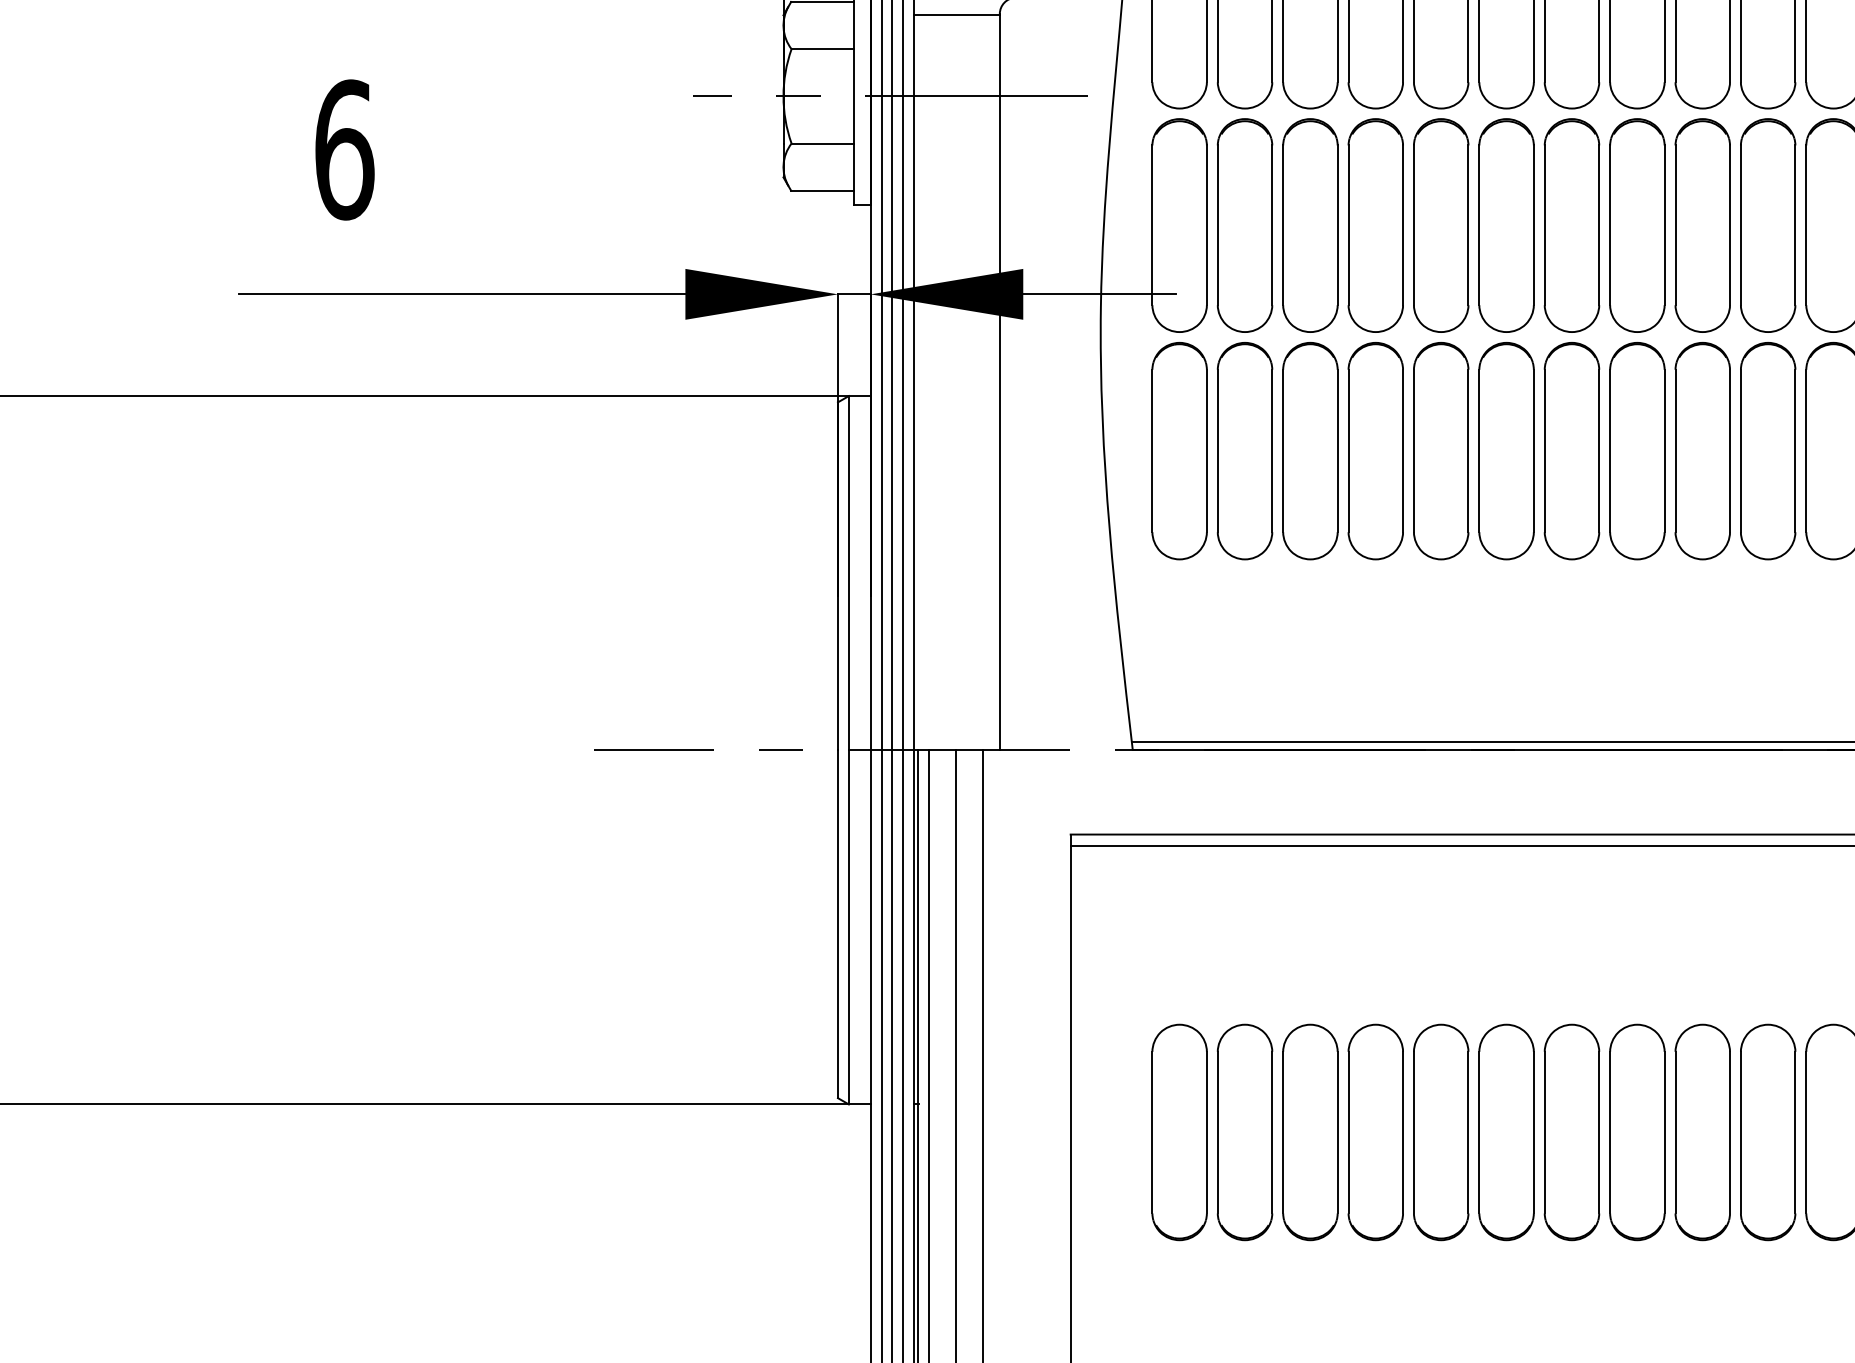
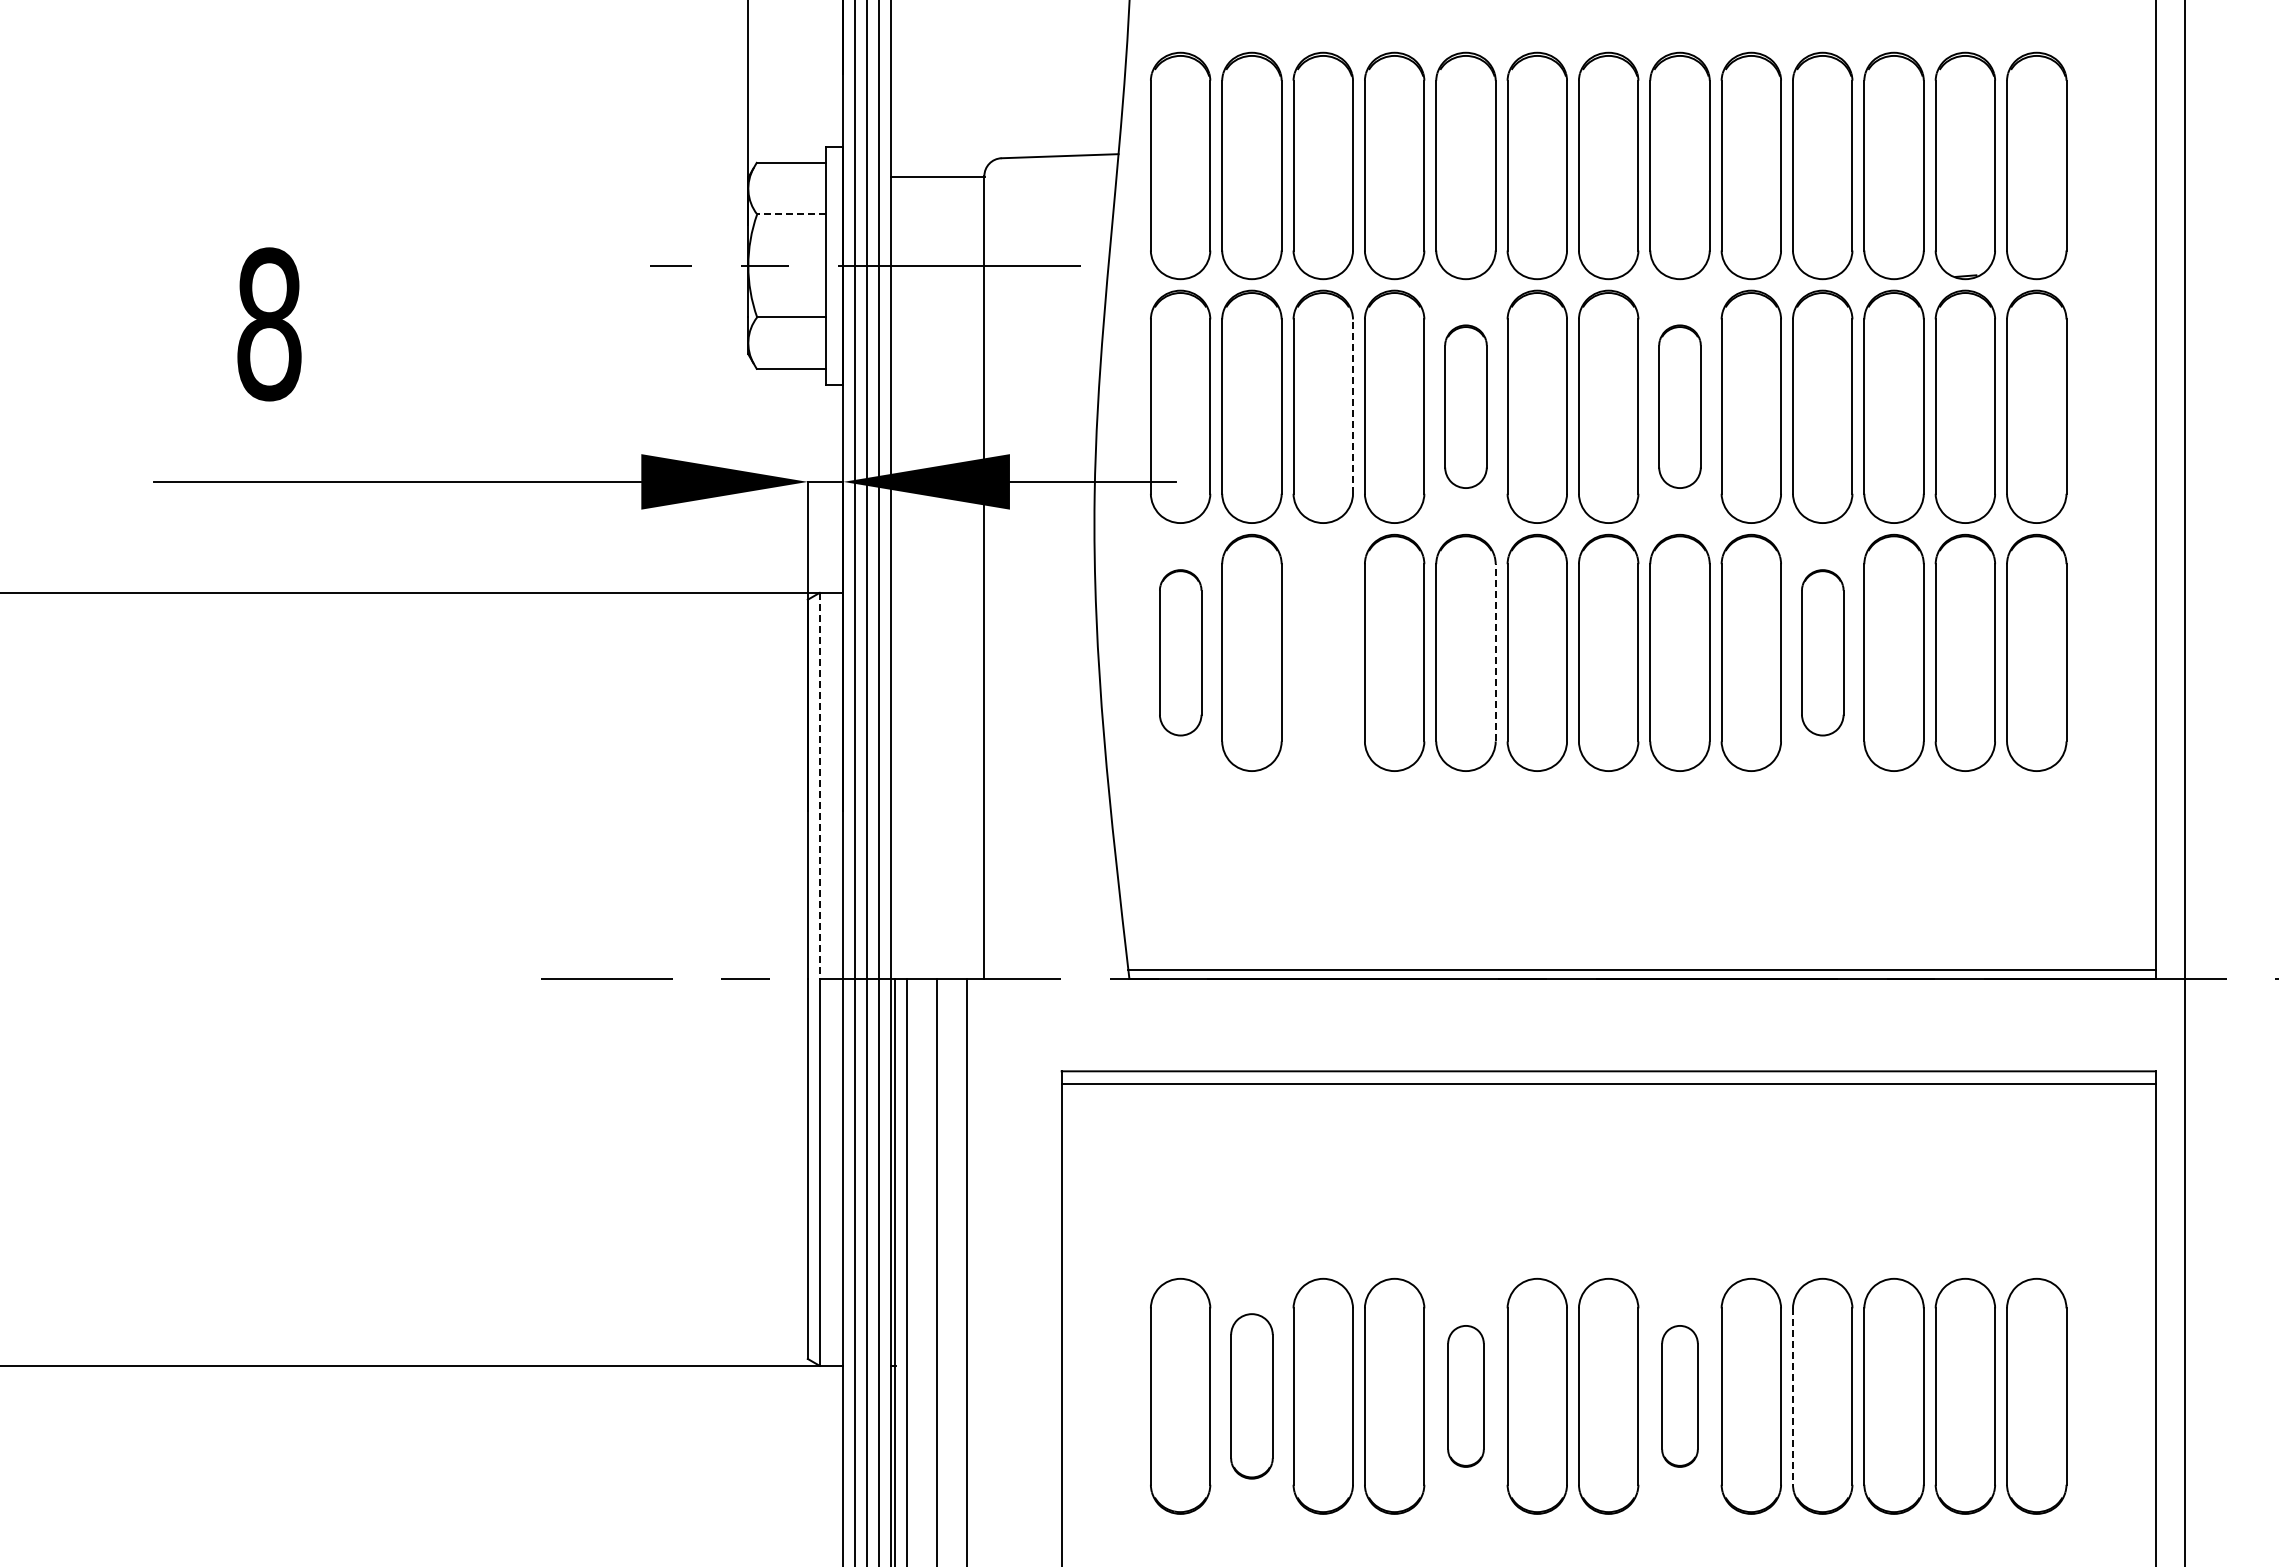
line: (822, 49) -> (790, 214), solid -> dashed
text: (344, 150) -> (269, 324), 6 -> 8
line: (1338, 225) -> (1353, 406), solid -> dashed
part: (1440, 225) -> (1465, 406), size x0.7
part: (1636, 225) -> (1679, 406), size x0.7
part: (1179, 450) -> (1180, 652), size x0.7
part: (1309, 450) -> (1322, 652), removed
line: (1468, 450) -> (1495, 652), solid -> dashed
part: (1767, 450) -> (1822, 652), size x0.7
line: (848, 573) -> (819, 786), solid -> dashed
part: (1244, 1132) -> (1251, 1396), size x0.7
part: (1440, 1132) -> (1465, 1396), size x0.6
part: (1636, 1132) -> (1679, 1396), size x0.6
line: (1740, 1133) -> (1792, 1397), solid -> dashed

